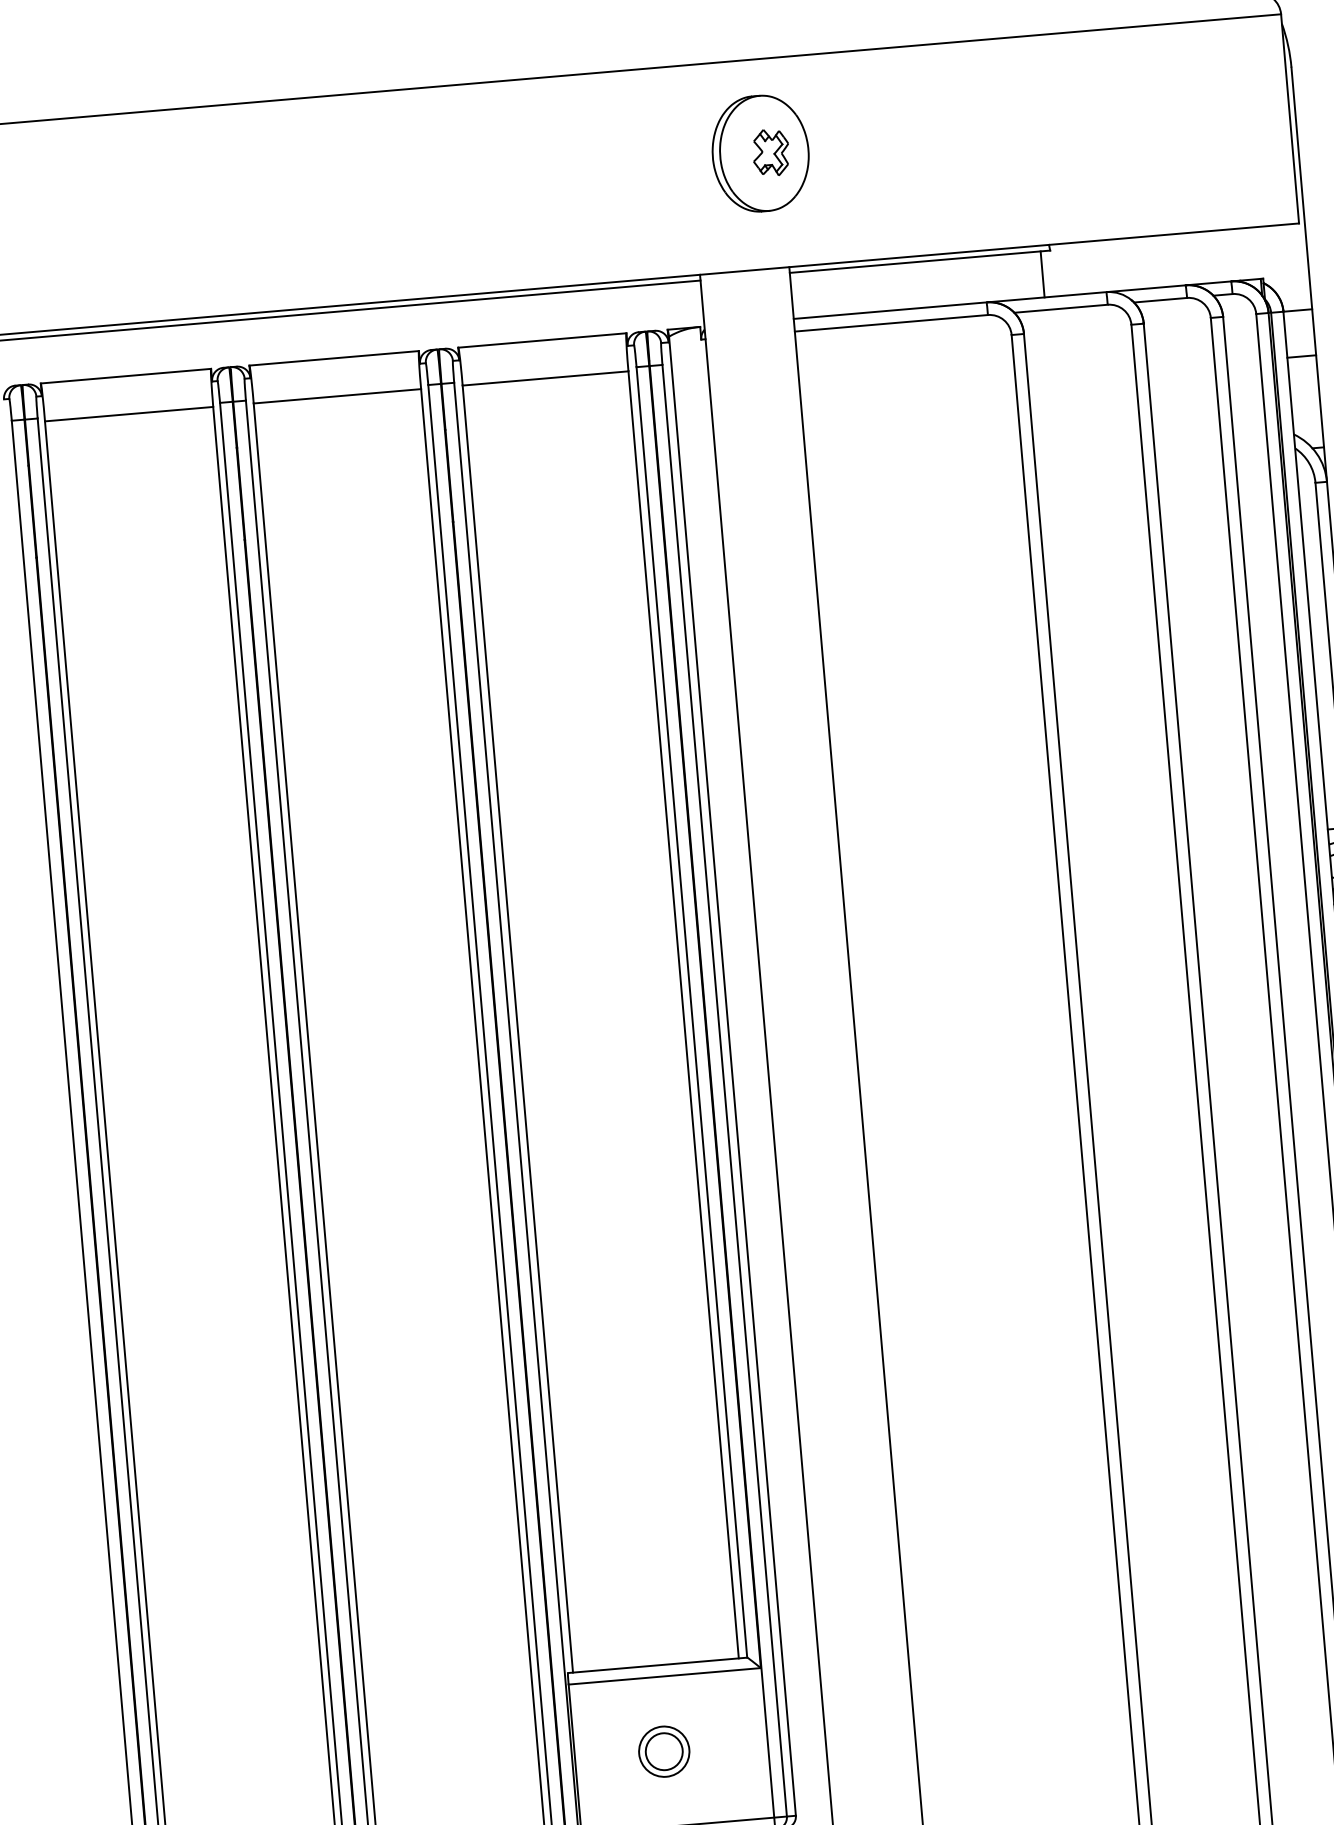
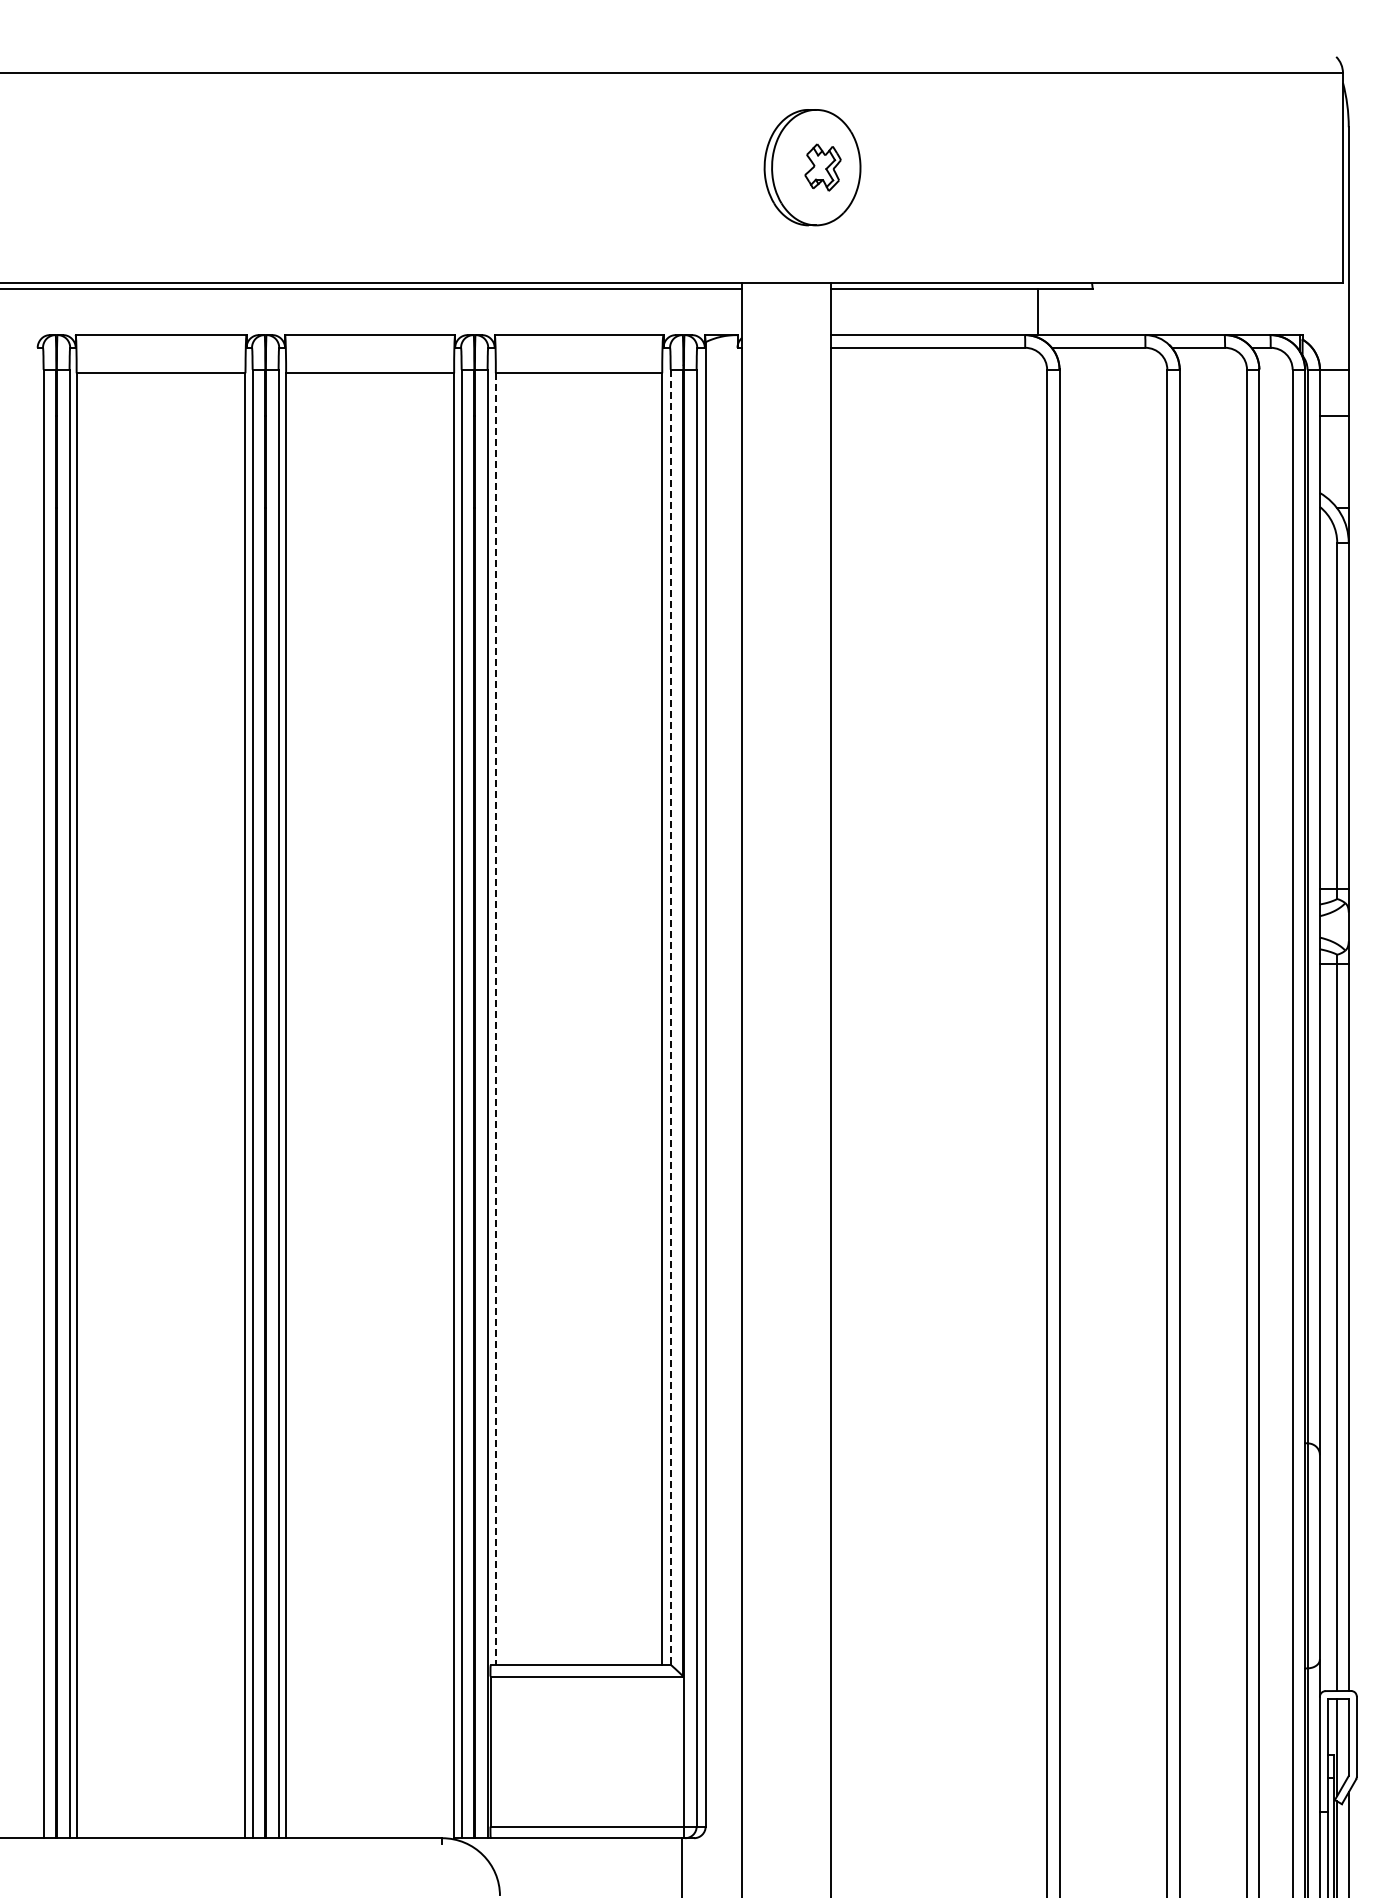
line: (1042, 273) -> (1038, 311), moved
line: (691, 1012) -> (670, 1017), solid -> dashed
line: (517, 1029) -> (495, 1019), solid -> dashed
part: (664, 1751) -> (580, 1751), removed

